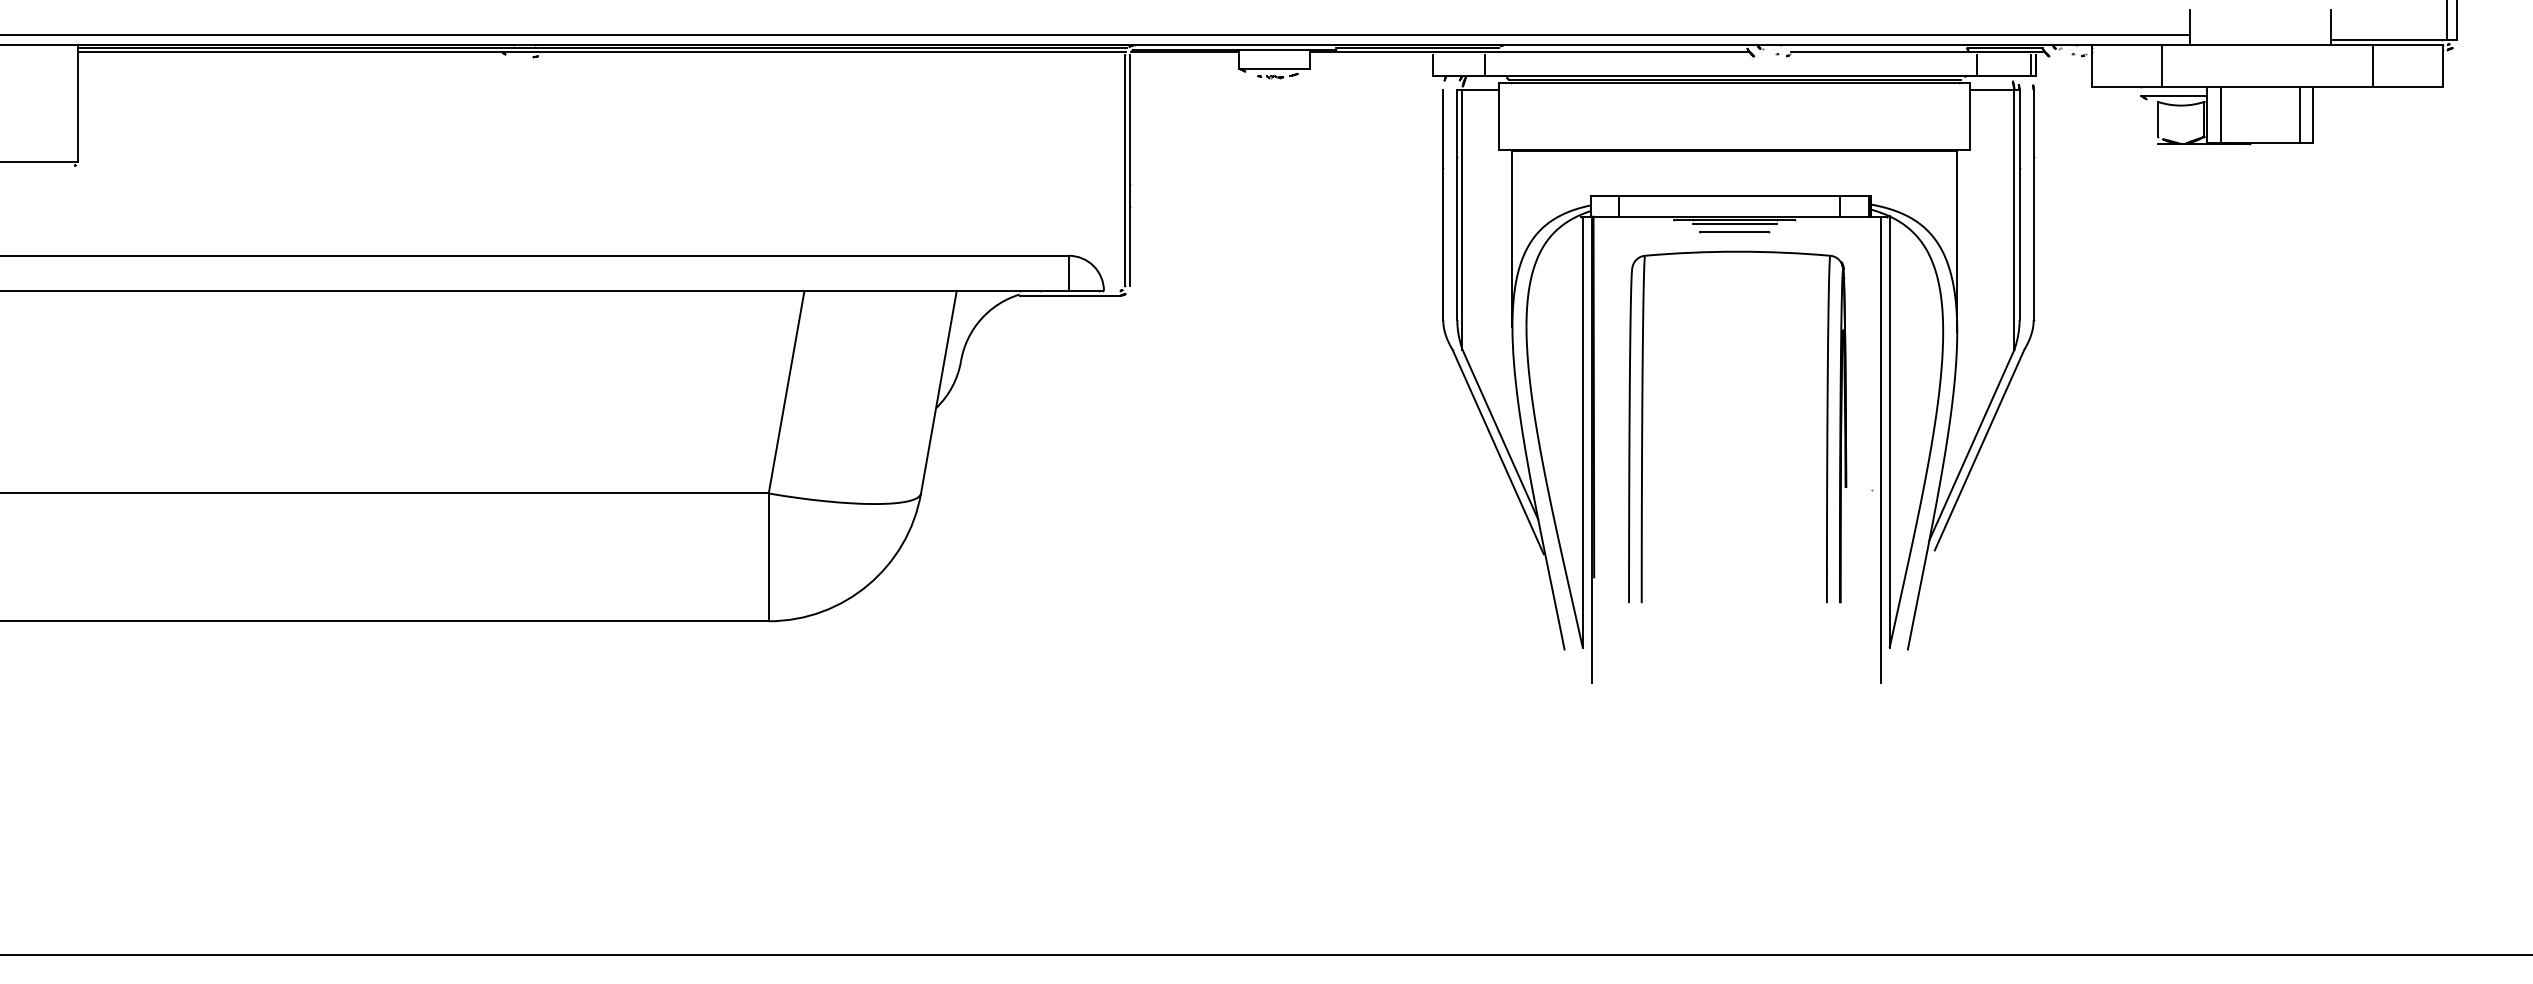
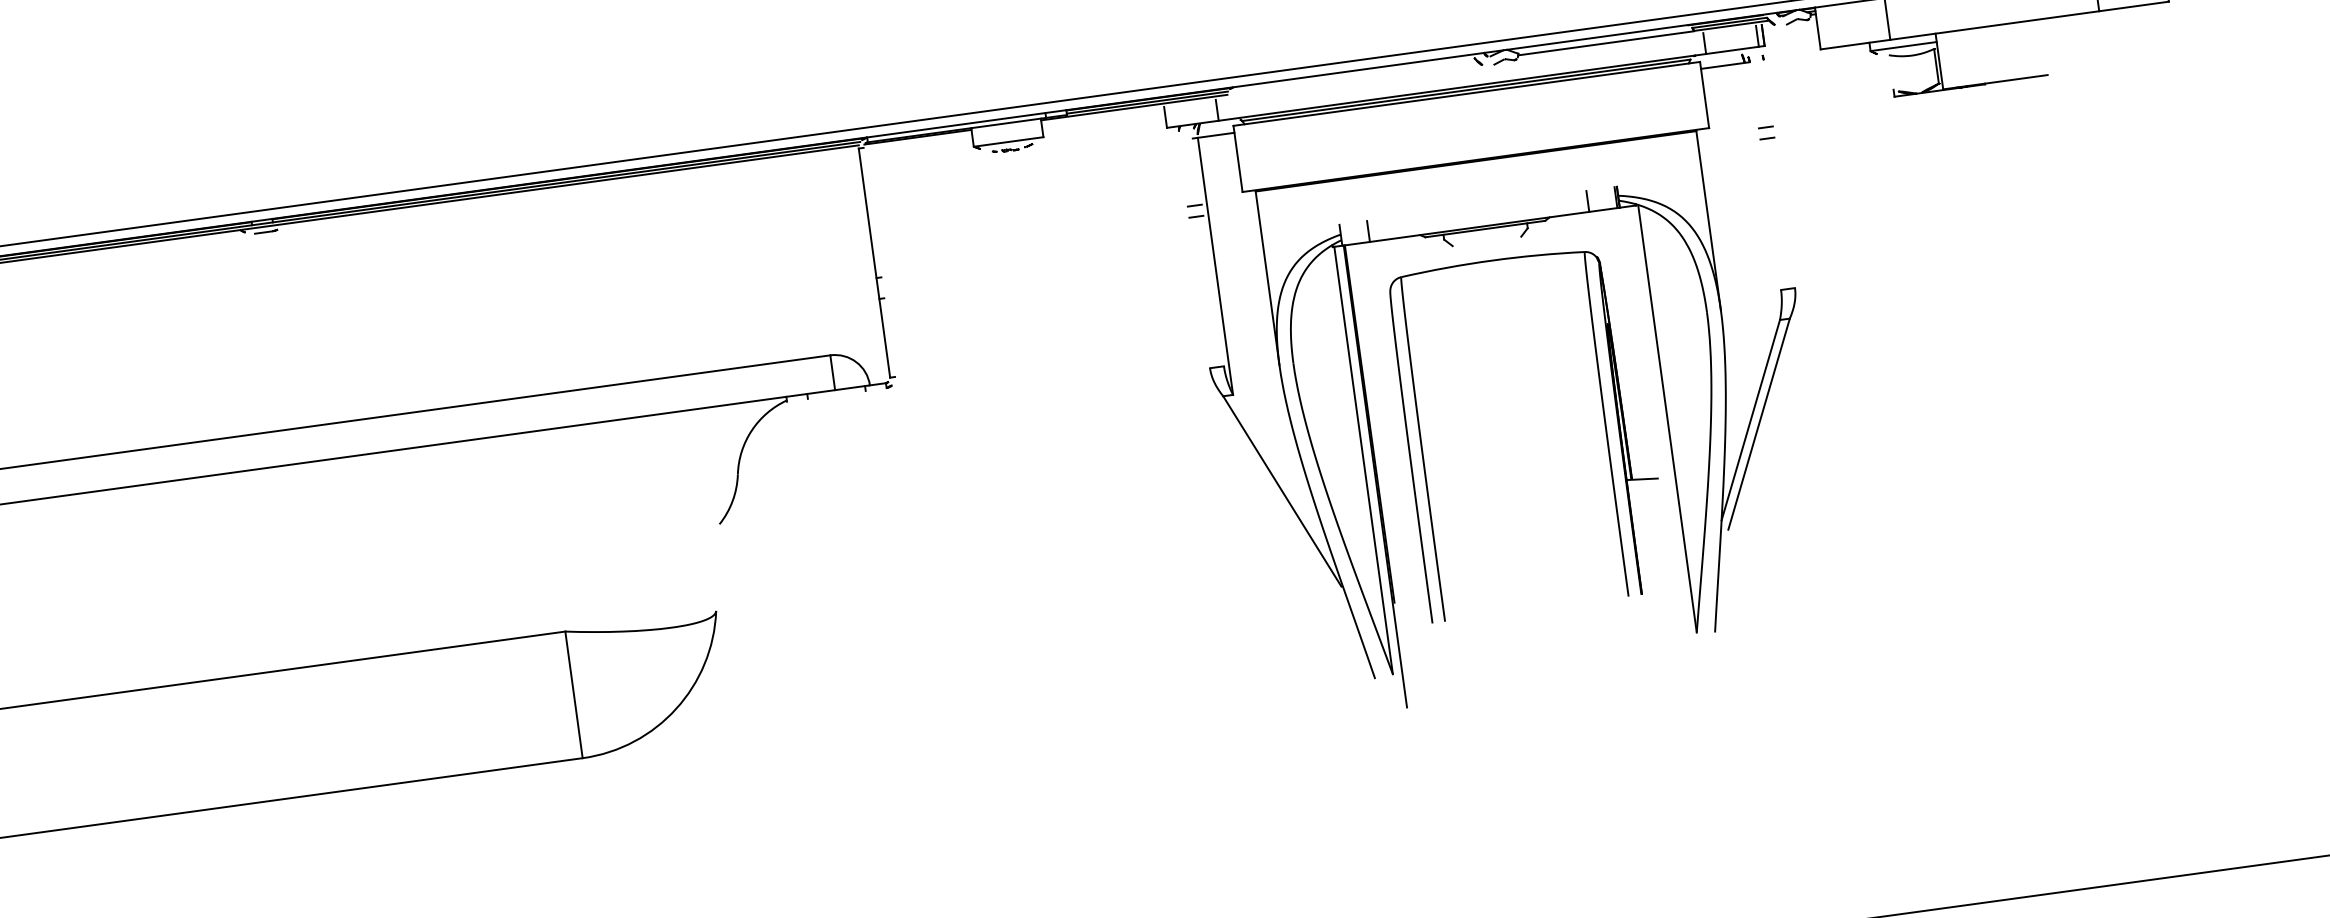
line: (1623, 51) -> (1352, 77), removed
line: (2220, 115) -> (1952, 60), removed
line: (2299, 115) -> (2030, 49), removed
line: (2312, 115) -> (2043, 47), removed
line: (2158, 119) -> (1891, 72), removed
line: (1129, 169) -> (878, 261), removed
line: (1730, 195) -> (1477, 205), removed
line: (1443, 205) -> (1194, 254), removed
line: (1457, 205) -> (1208, 252), removed
line: (2019, 205) -> (1765, 176), removed
line: (2033, 205) -> (1779, 174), removed
line: (2014, 219) -> (1762, 191), removed
line: (1734, 224) -> (1485, 234), removed
line: (1734, 232) -> (1486, 241), removed
line: (1069, 295) -> (836, 394), removed
line: (786, 391) -> (569, 528), removed
line: (938, 391) -> (719, 507), removed
line: (1500, 434) -> (1282, 473), removed
line: (1880, 449) -> (1660, 437), removed

